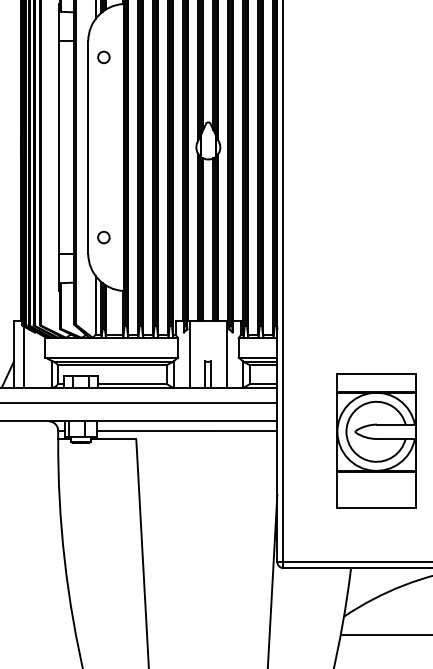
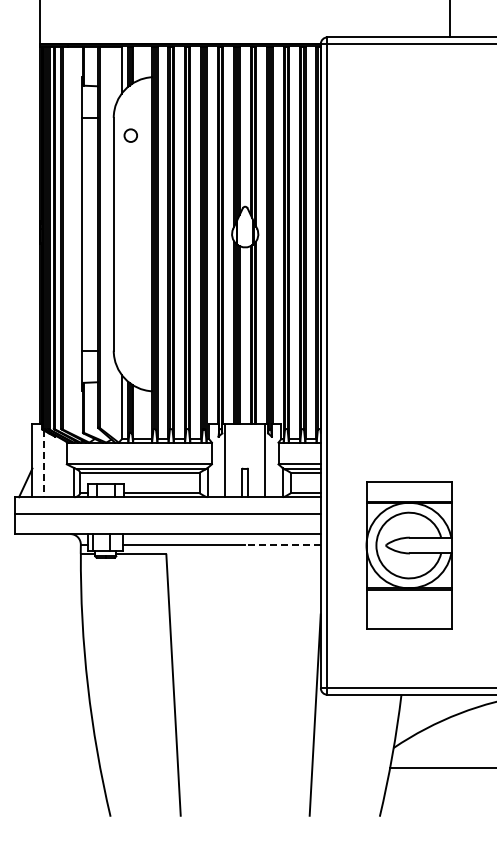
circle: (103, 237) -> (130, 332), removed
line: (24, 357) -> (43, 464), solid -> dashed
line: (243, 430) -> (283, 544), solid -> dashed
part: (375, 440) -> (408, 555), moved

